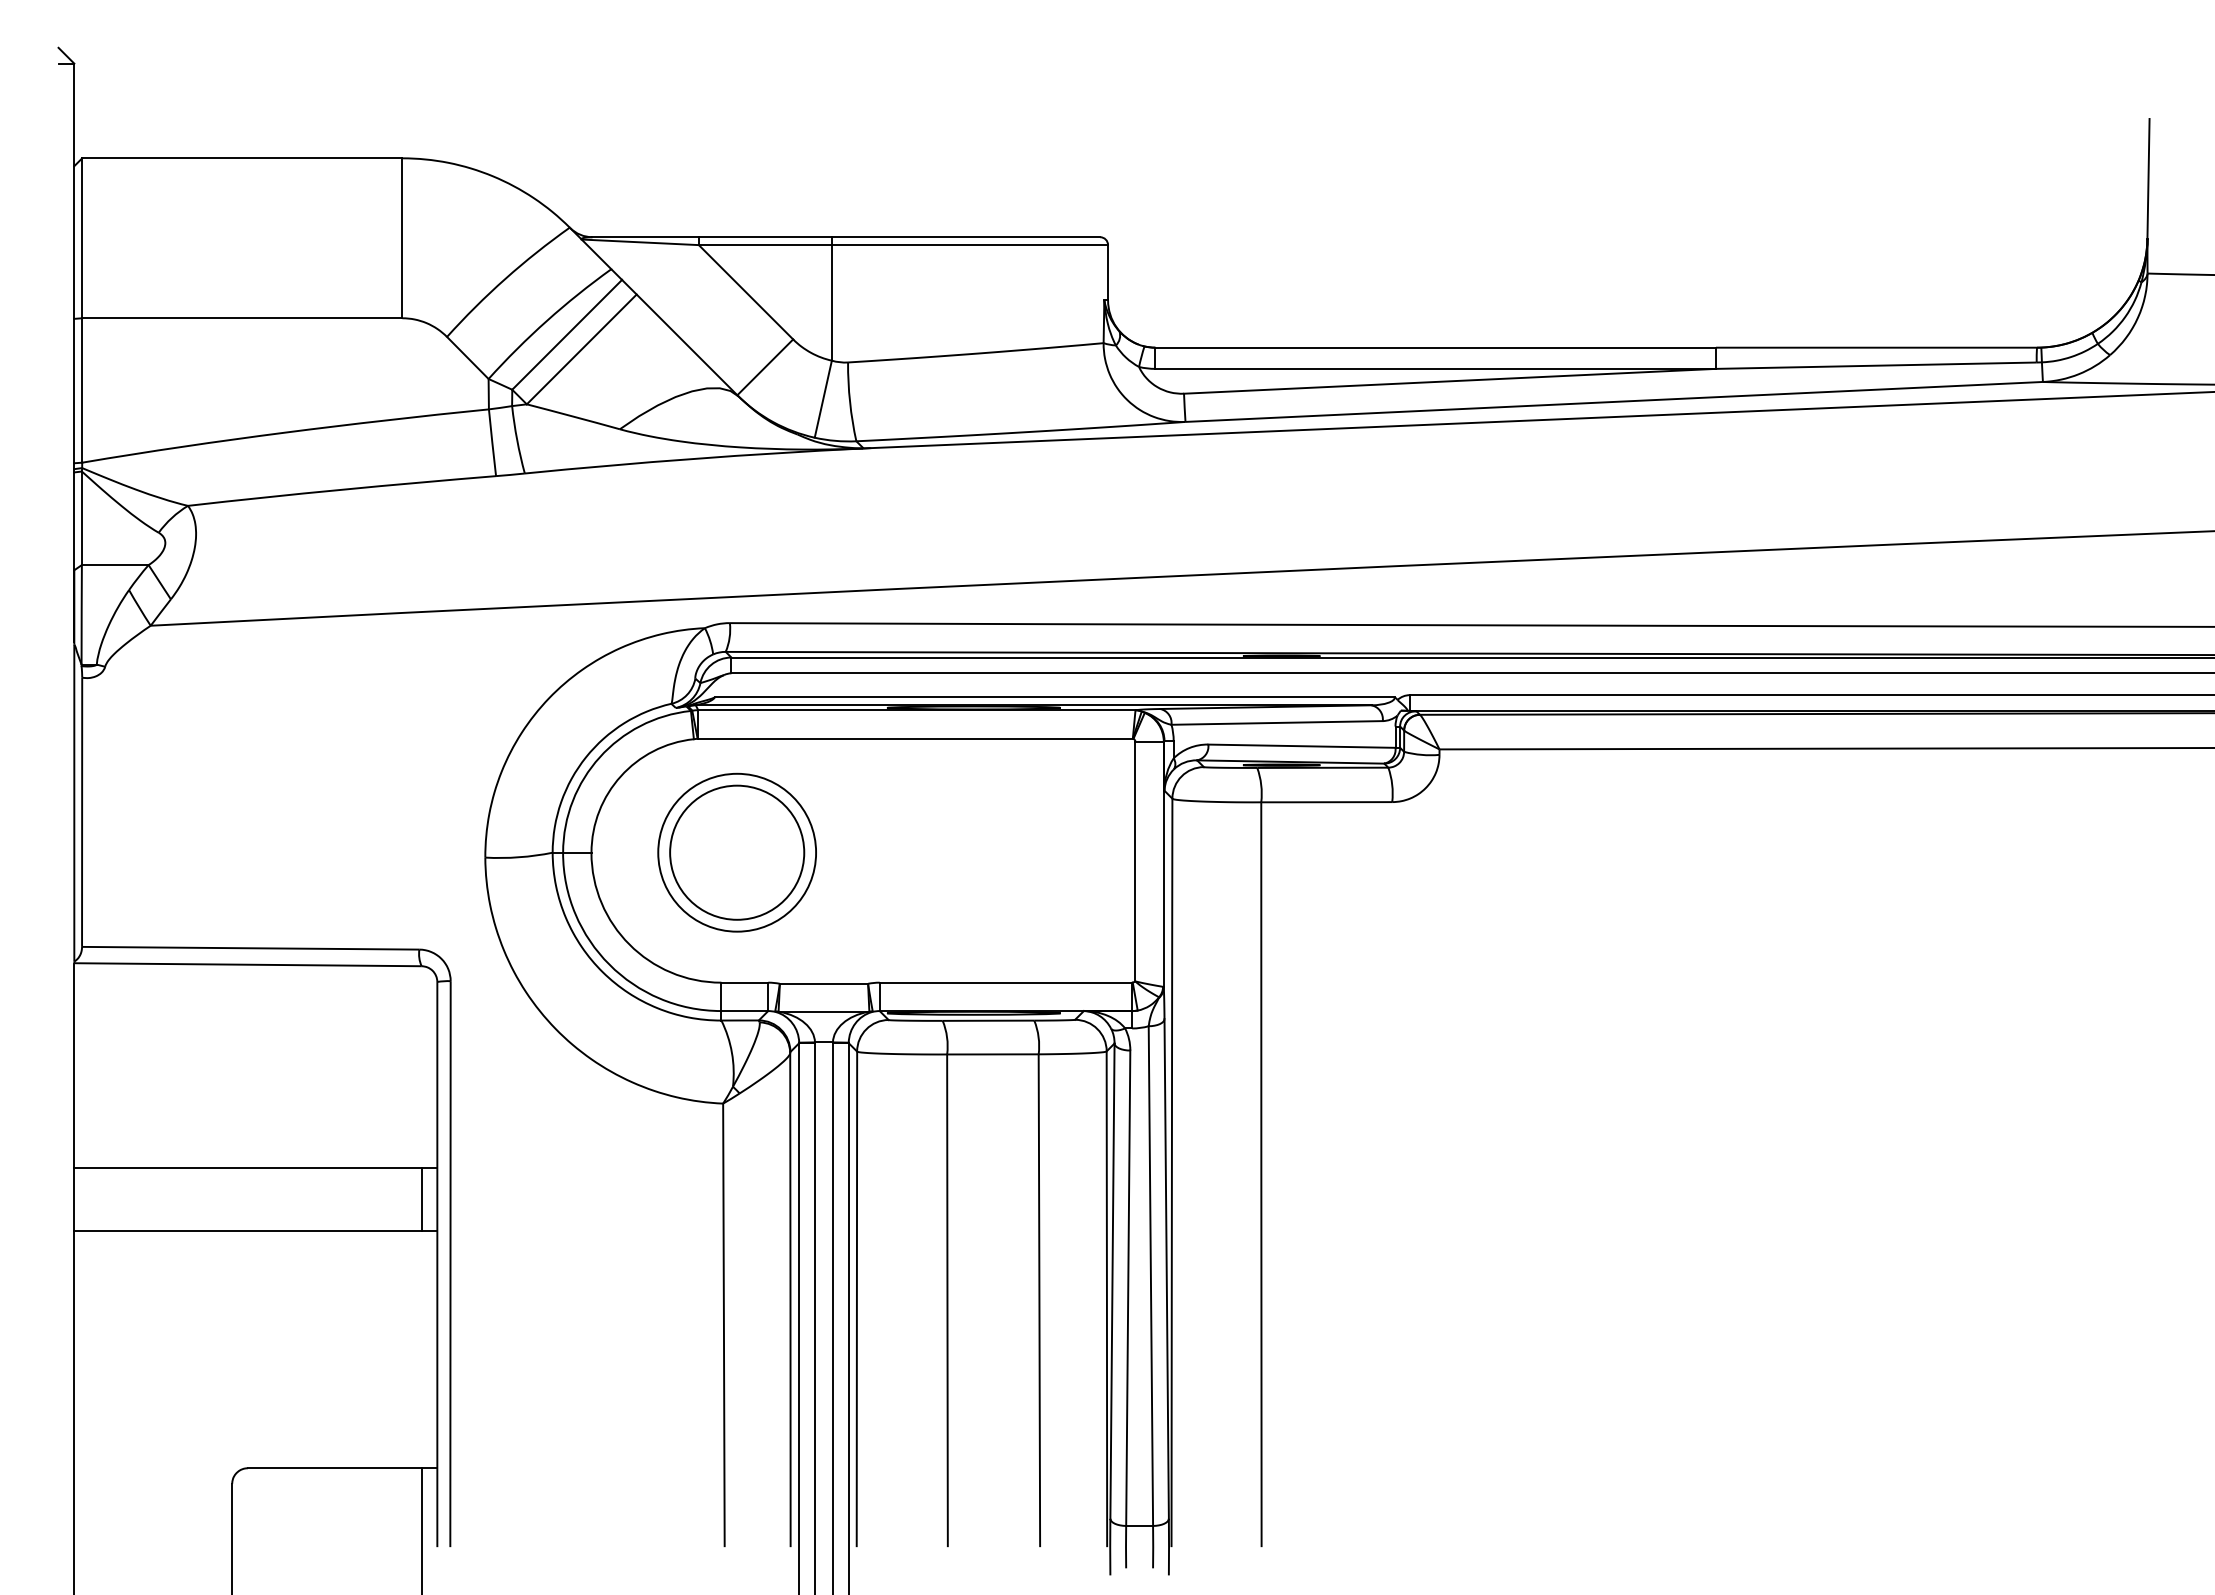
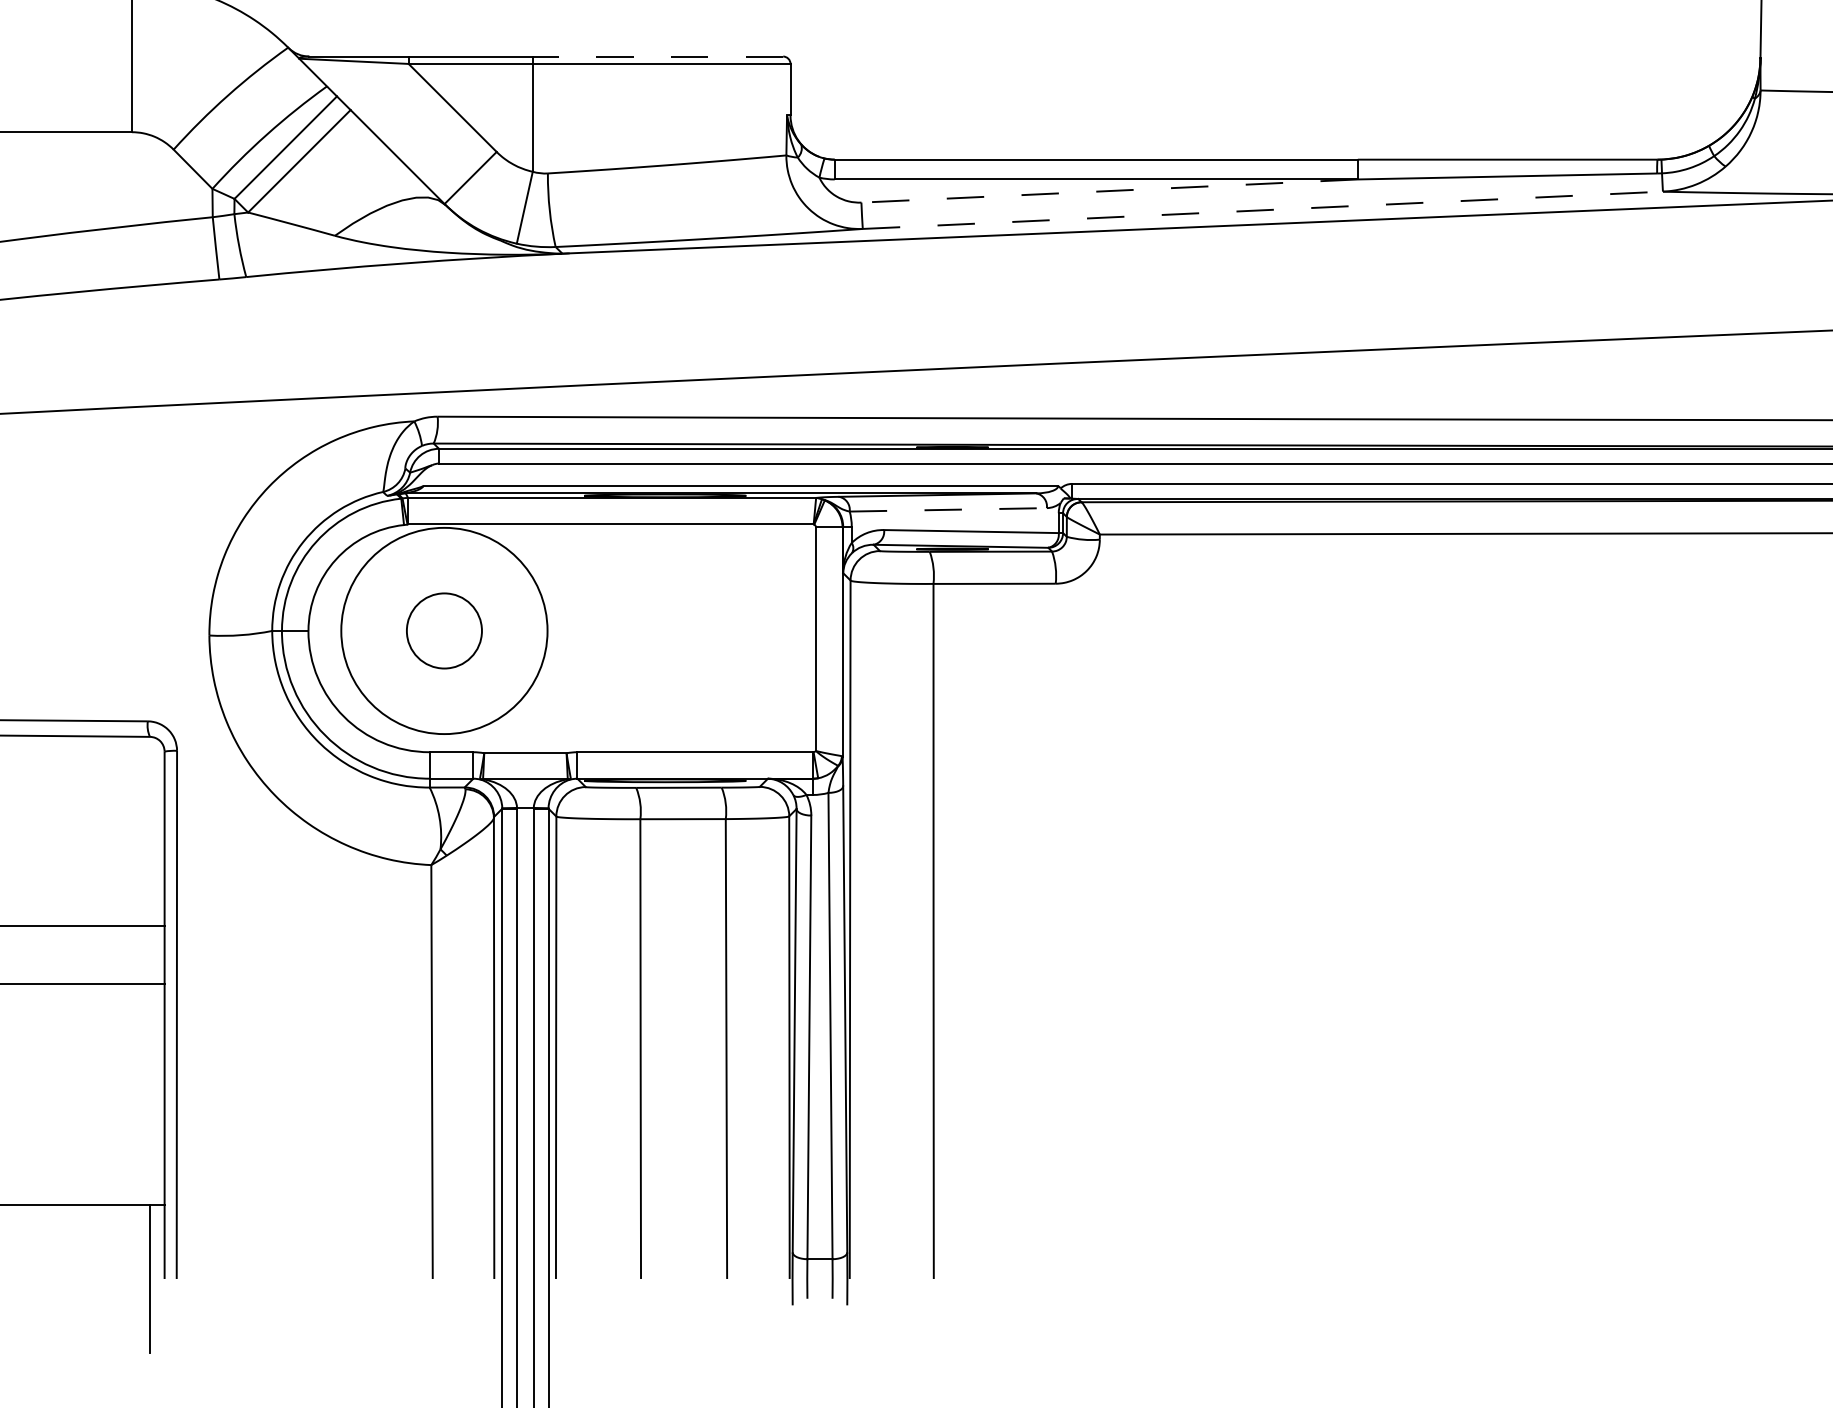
line: (965, 237) -> (657, 56), solid -> dashed
line: (1449, 381) -> (1109, 191), solid -> dashed
line: (1612, 402) -> (1261, 210), solid -> dashed
line: (1277, 722) -> (948, 509), solid -> dashed
circle: (737, 852) -> (444, 630), size x0.6
circle: (737, 852) -> (444, 630), size x1.4
line: (421, 1199) -> (149, 954), removed

